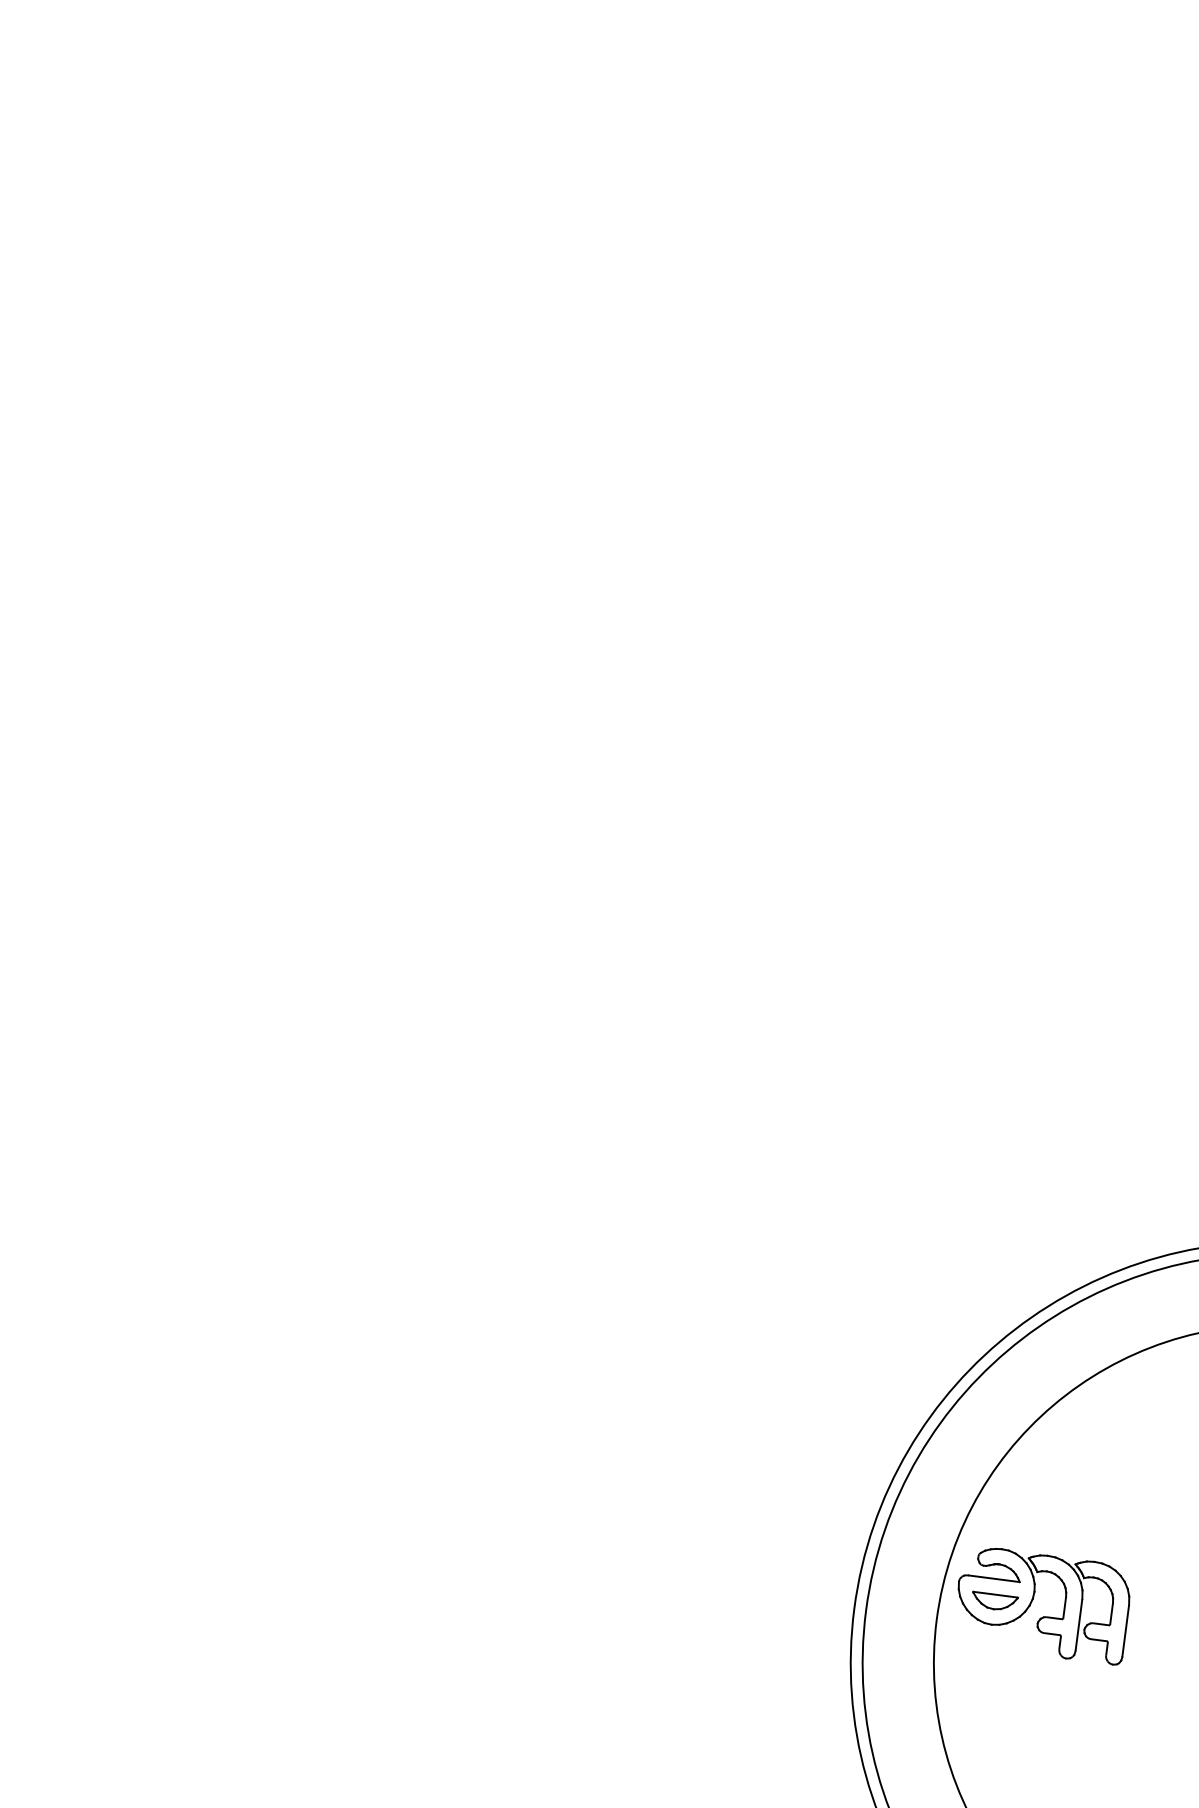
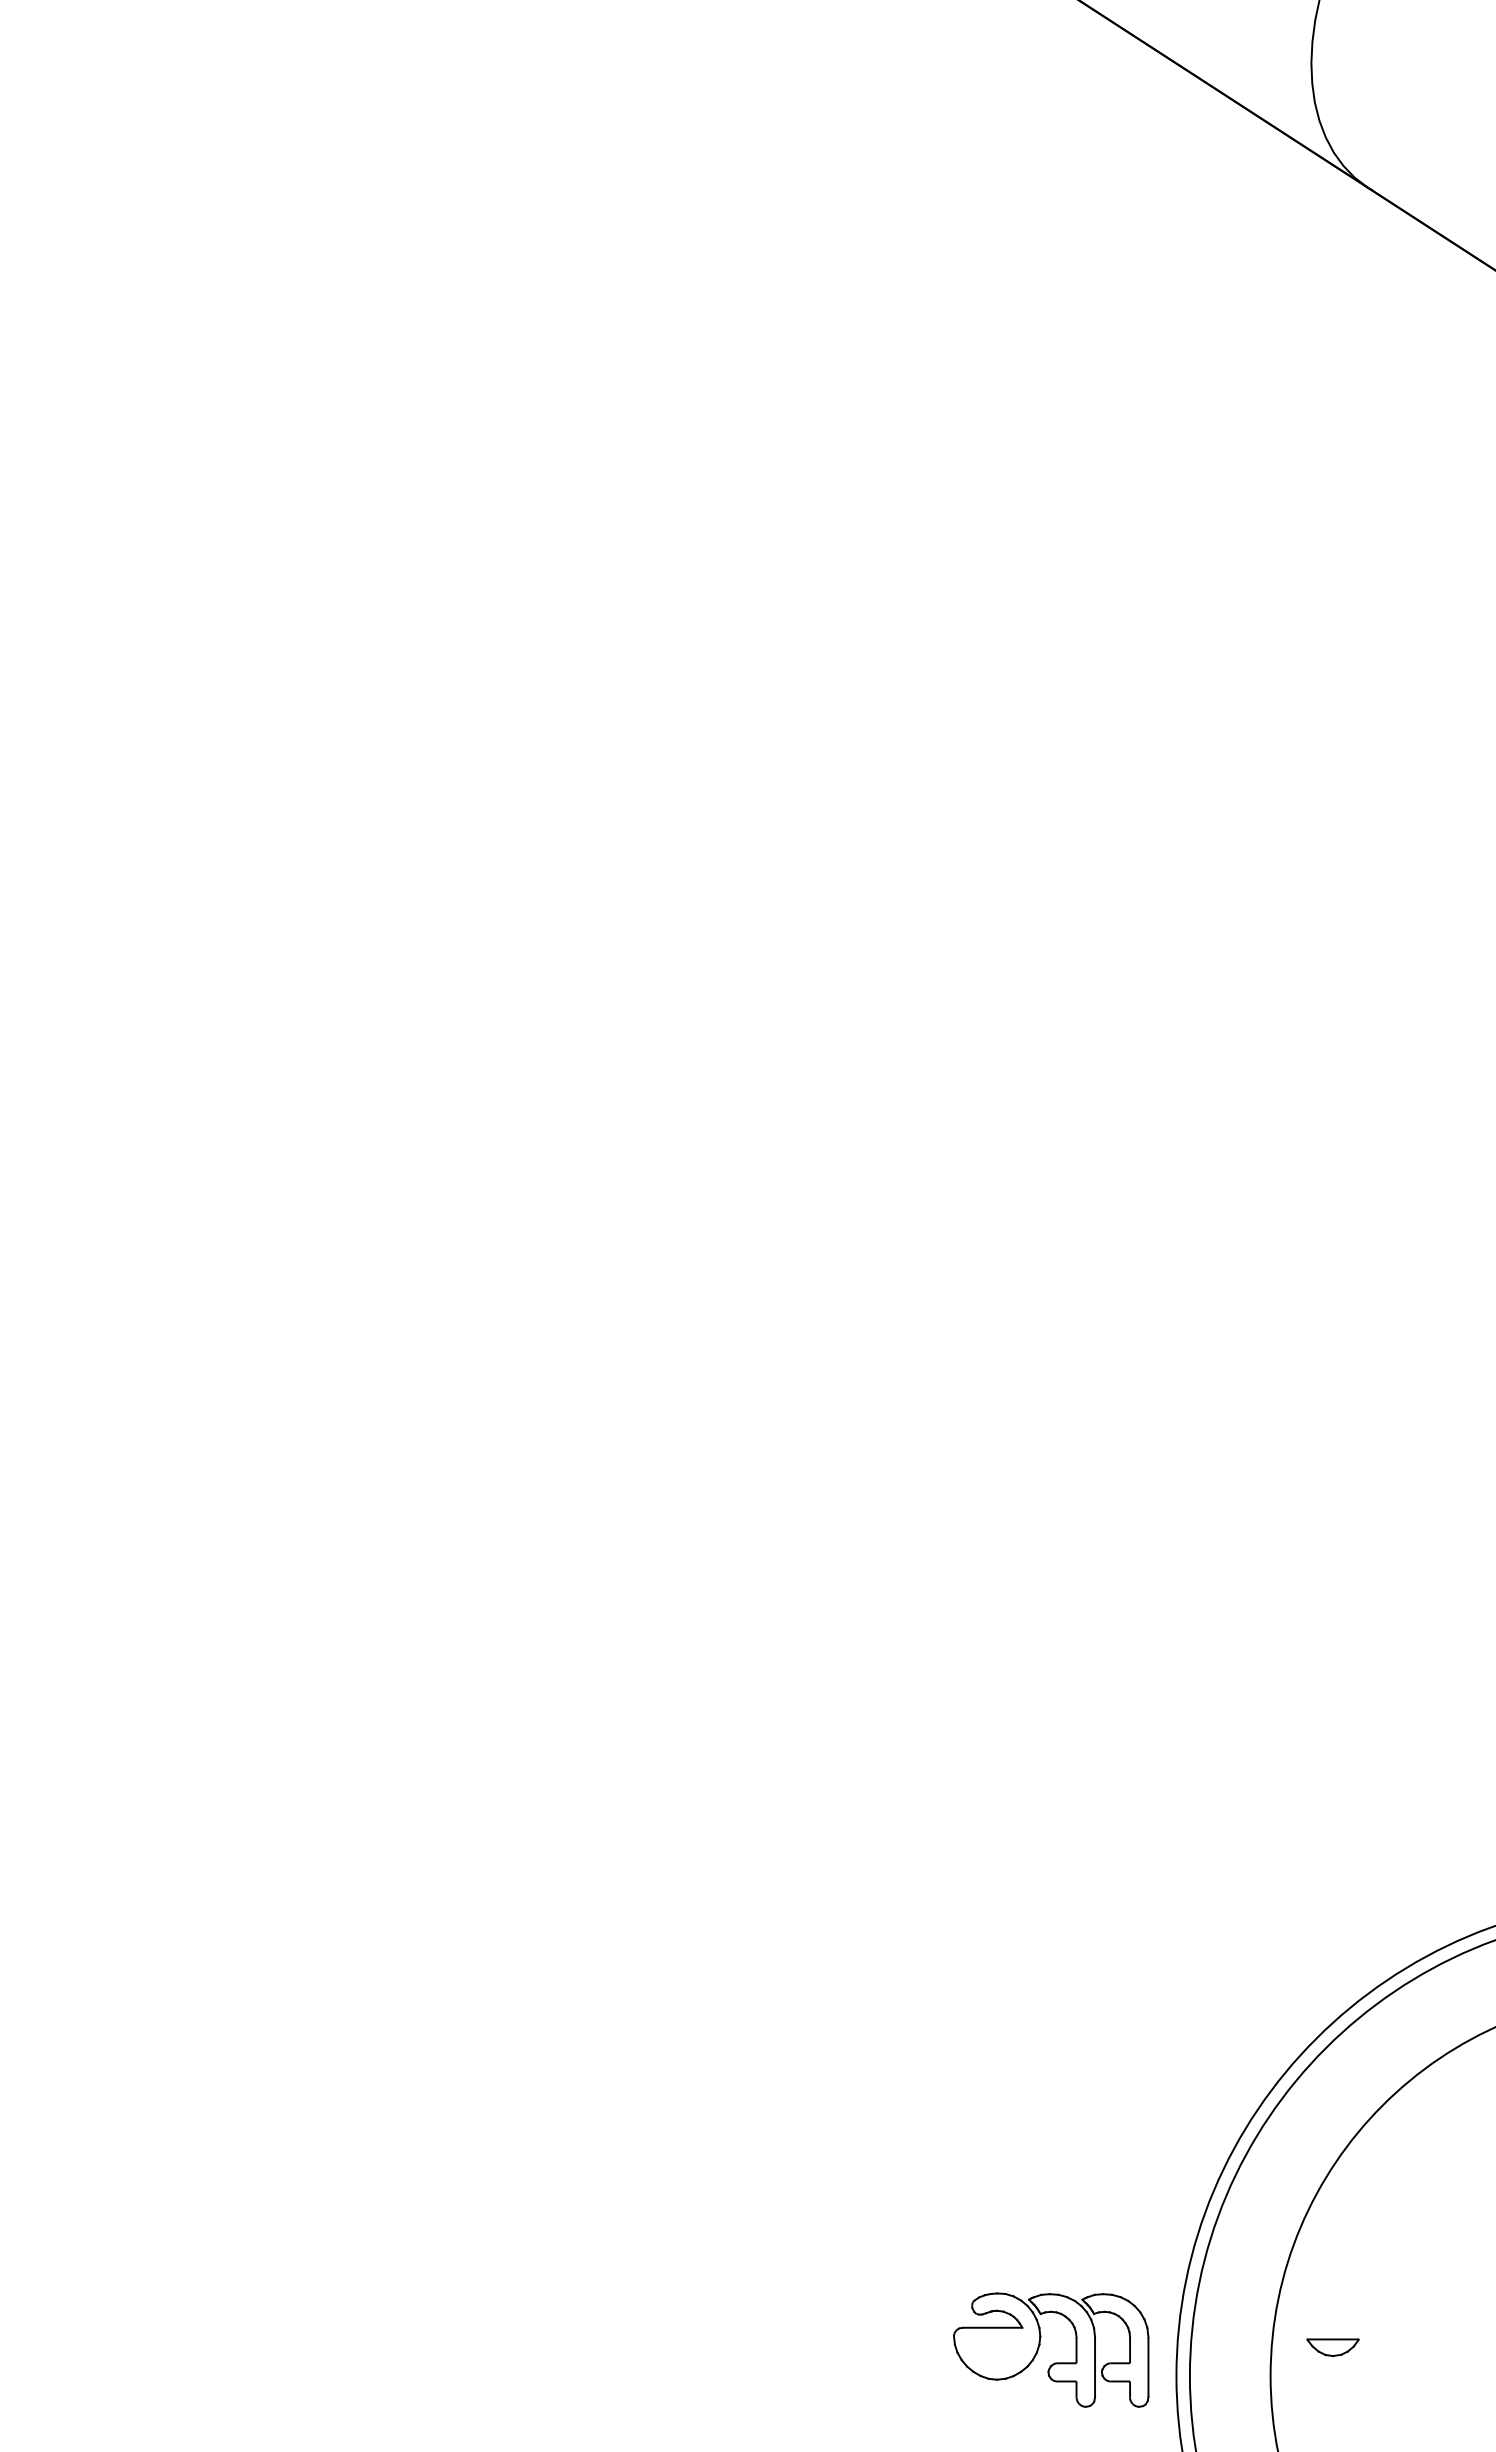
part: (1033, 1599) -> (1040, 2345), moved

